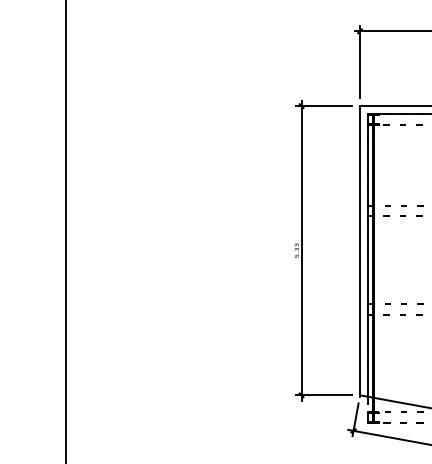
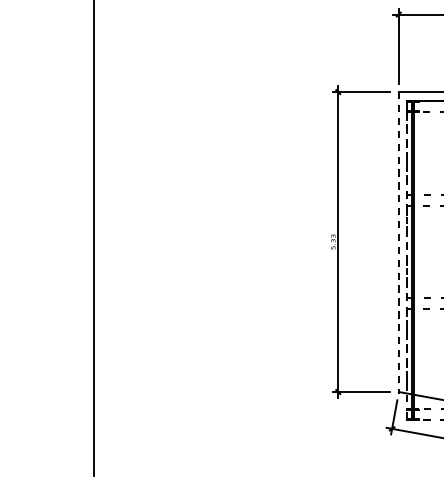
line: (360, 251) -> (399, 242), solid -> dashed
line: (368, 256) -> (407, 248), solid -> dashed

